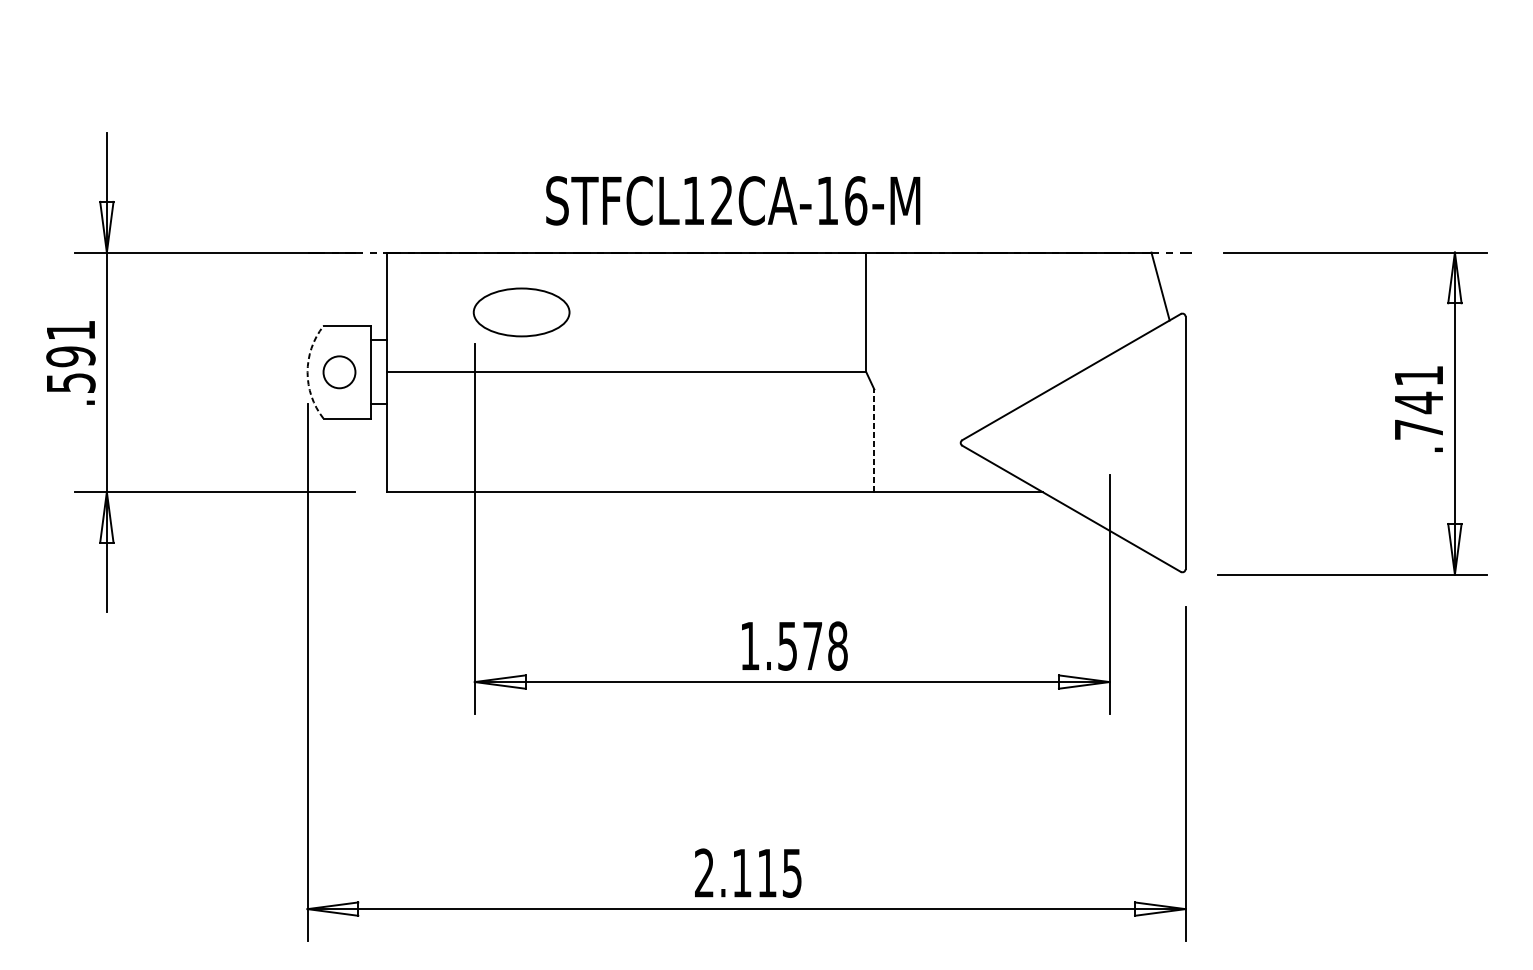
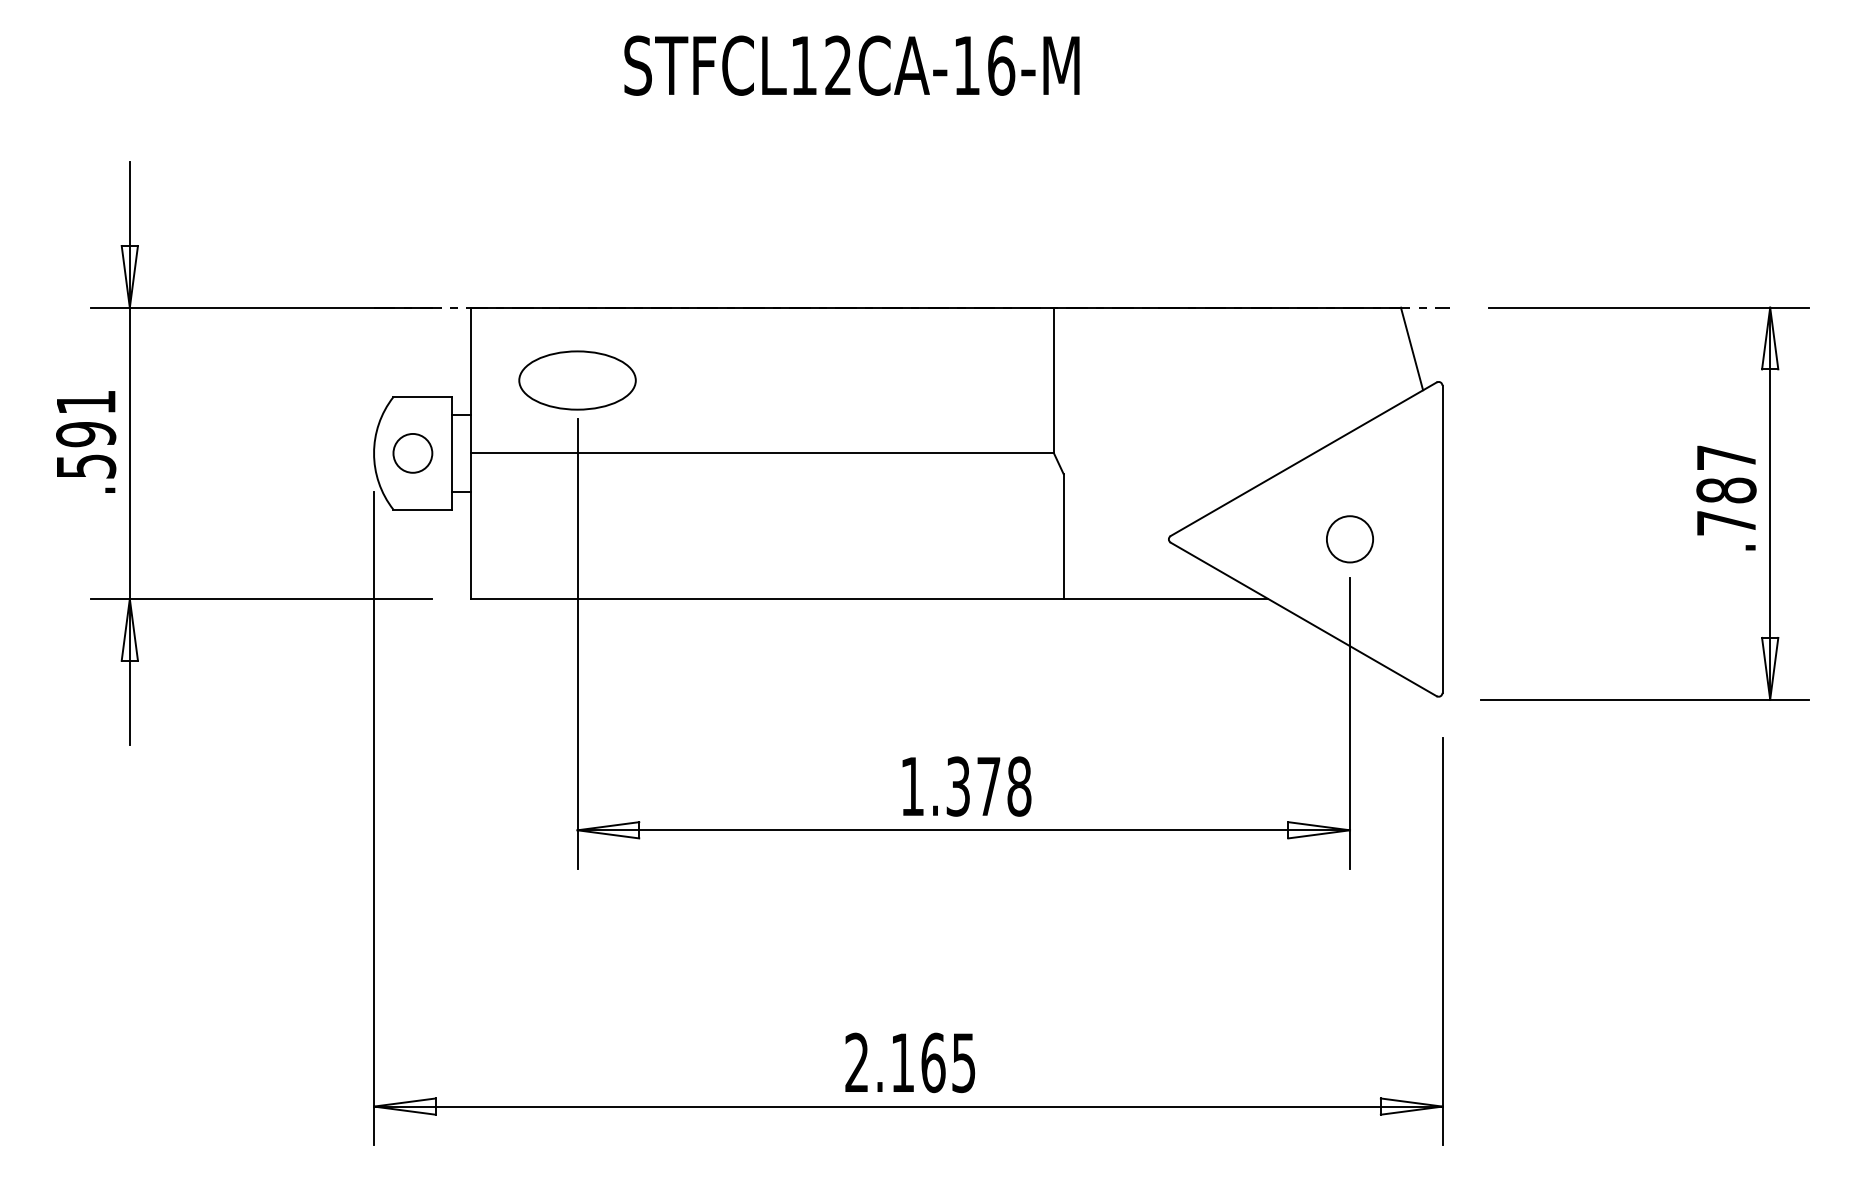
text: (732, 200) -> (851, 65), moved
part: (521, 312) -> (577, 380), moved
arc: (307, 372) -> (374, 453), dashed -> solid
text: (1419, 389) -> (1726, 474), .741 -> .787
line: (874, 440) -> (1063, 536), dashed -> solid
circle: (1109, 443) -> (1349, 539), added
text: (787, 646) -> (958, 786), 1.578 -> 1.378
text: (767, 872) -> (933, 1062), 2.115 -> 2.165

